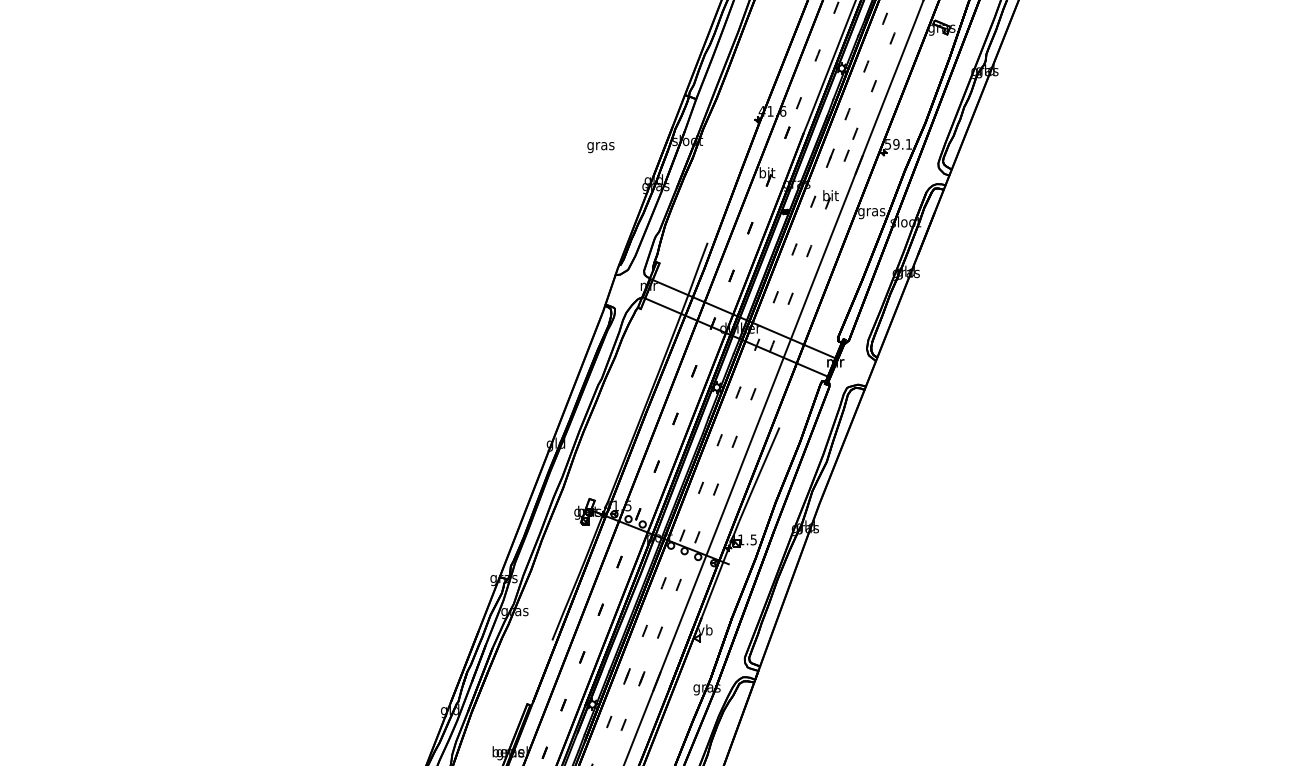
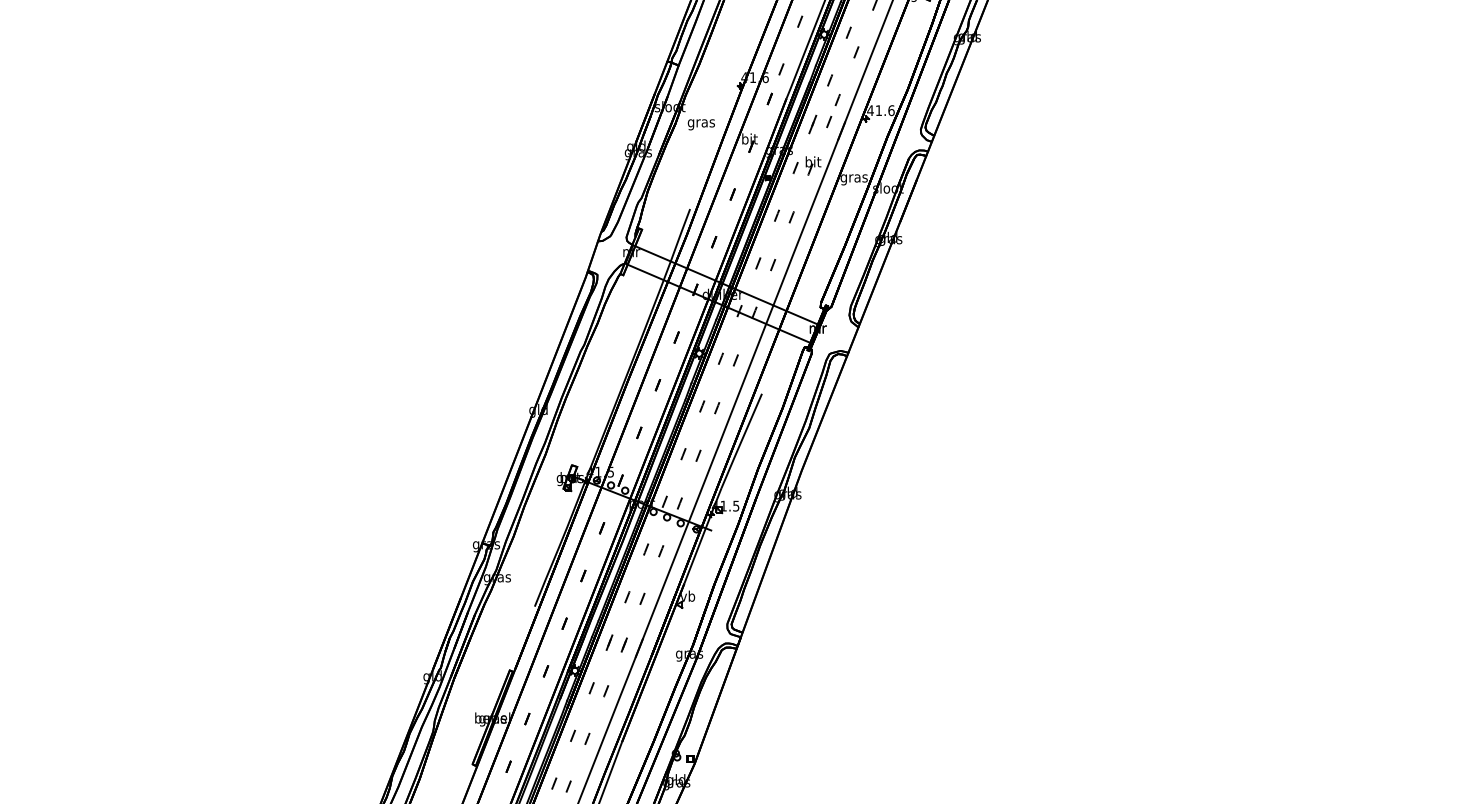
text: (898, 144) -> (880, 110), 59.1 -> 41.6
text: (600, 147) -> (700, 124), moved

